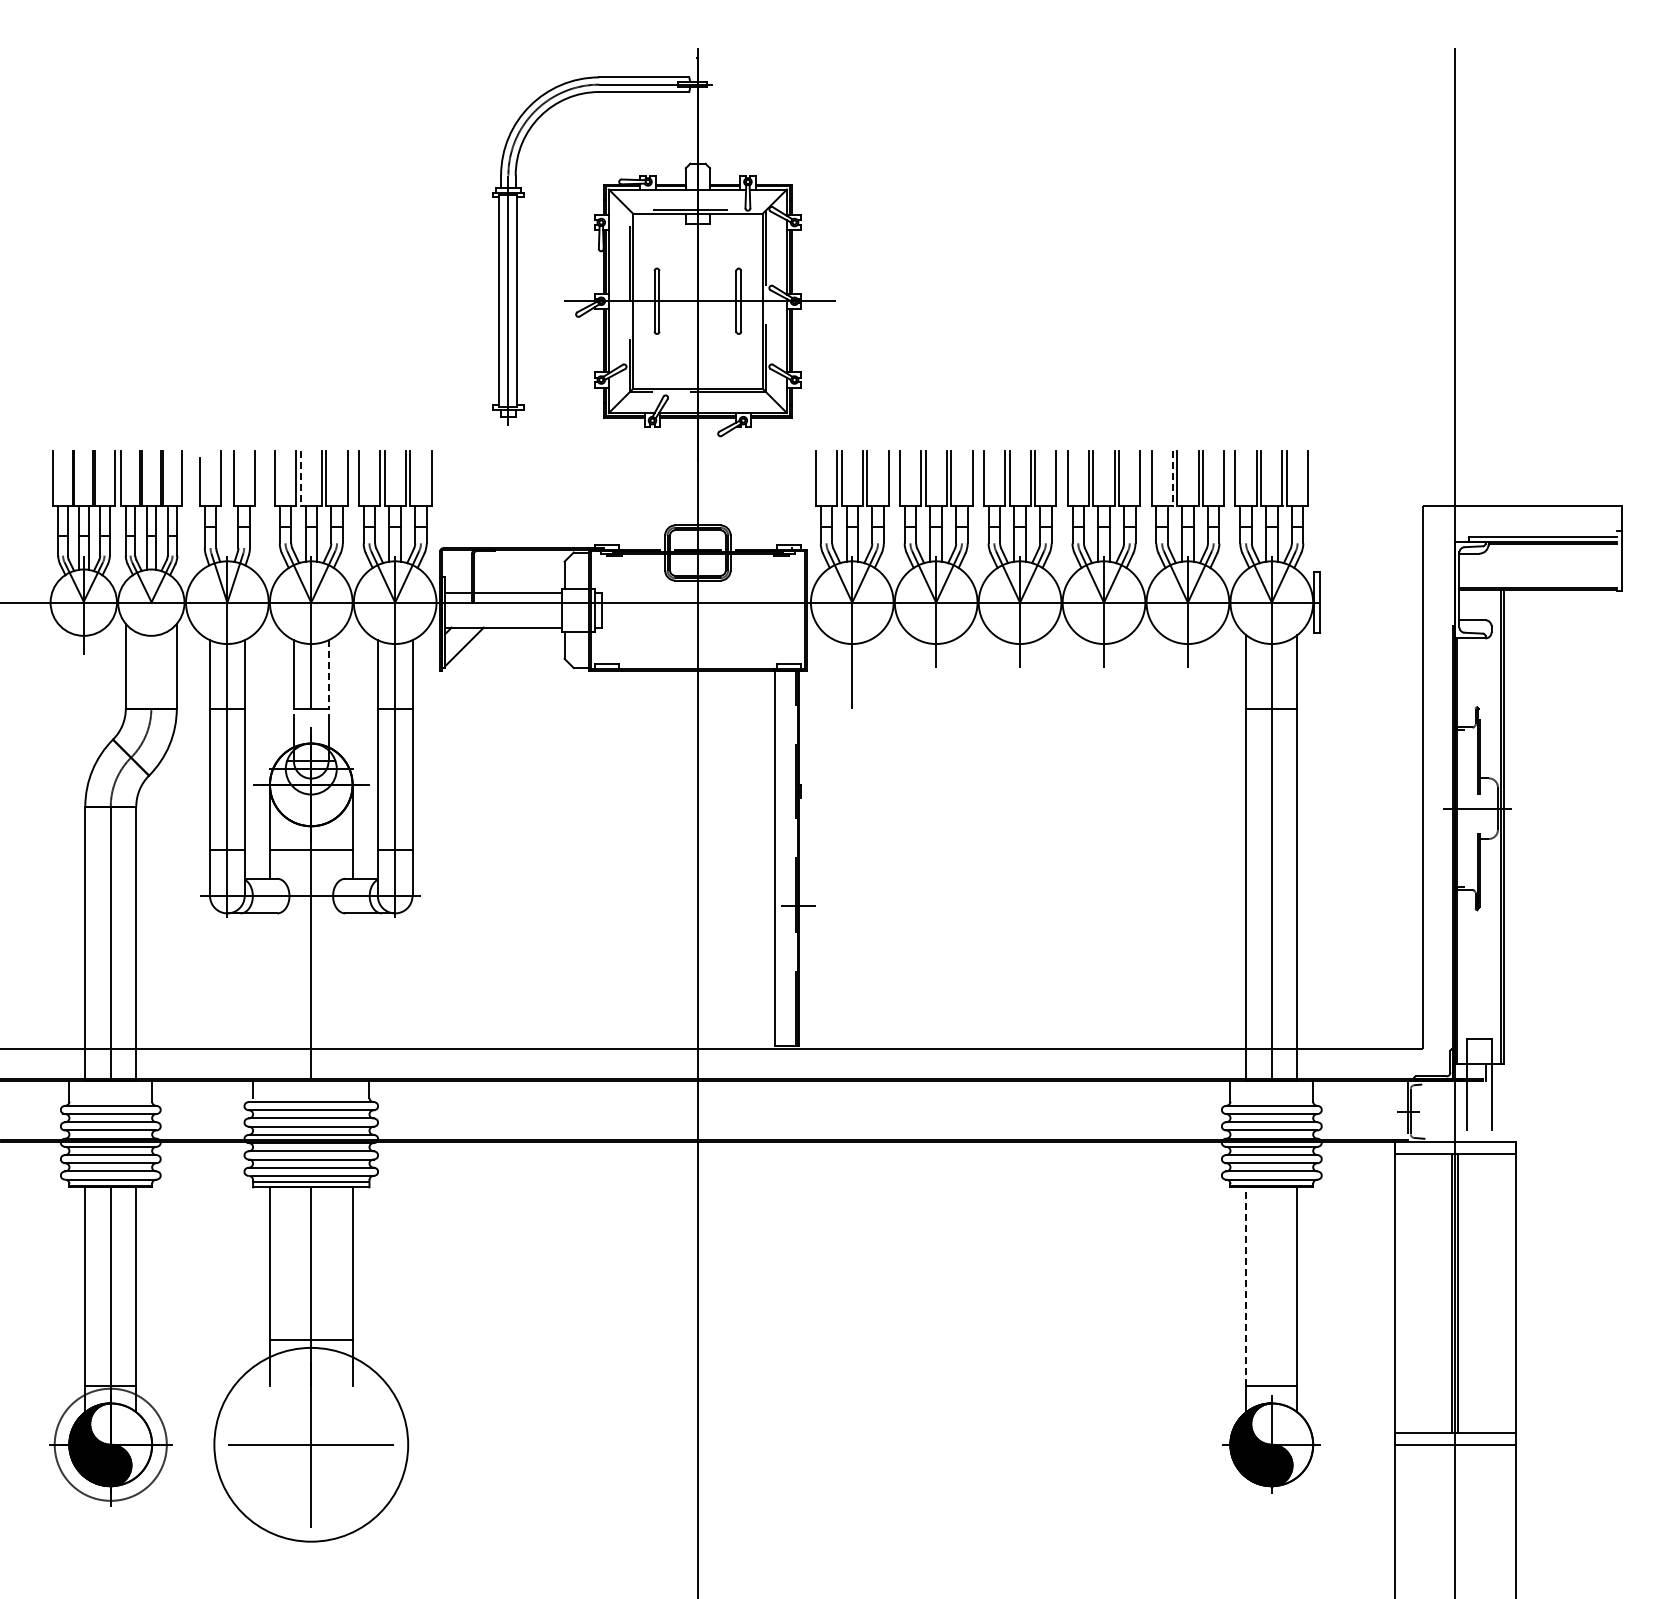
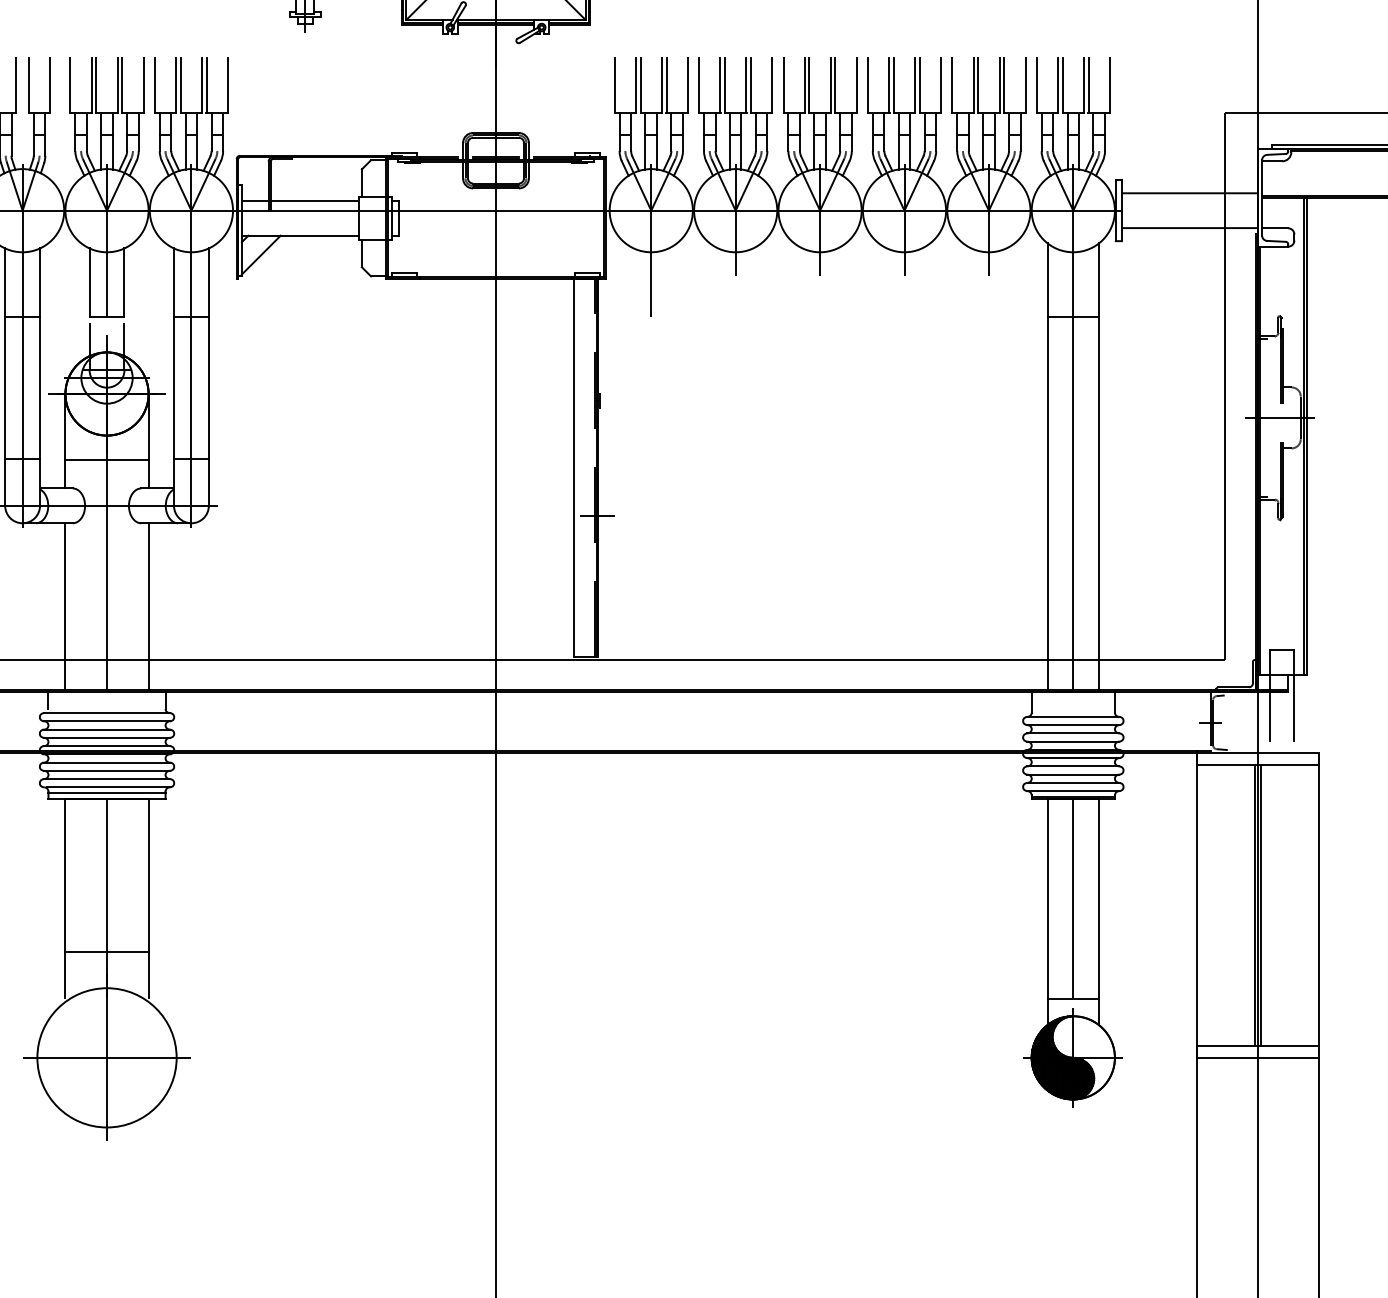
line: (300, 478) -> (96, 85), dashed -> solid
line: (1172, 478) -> (973, 85), dashed -> solid
line: (1387, 585) -> (1189, 193), added
line: (1387, 620) -> (1189, 228), added
line: (328, 674) -> (124, 282), dashed -> solid
line: (269, 996) -> (64, 606), added
line: (352, 996) -> (148, 606), added
line: (1246, 1286) -> (1047, 898), dashed -> solid
line: (1271, 1286) -> (1073, 898), added
circle: (311, 1444) -> (107, 1057), size x0.71

